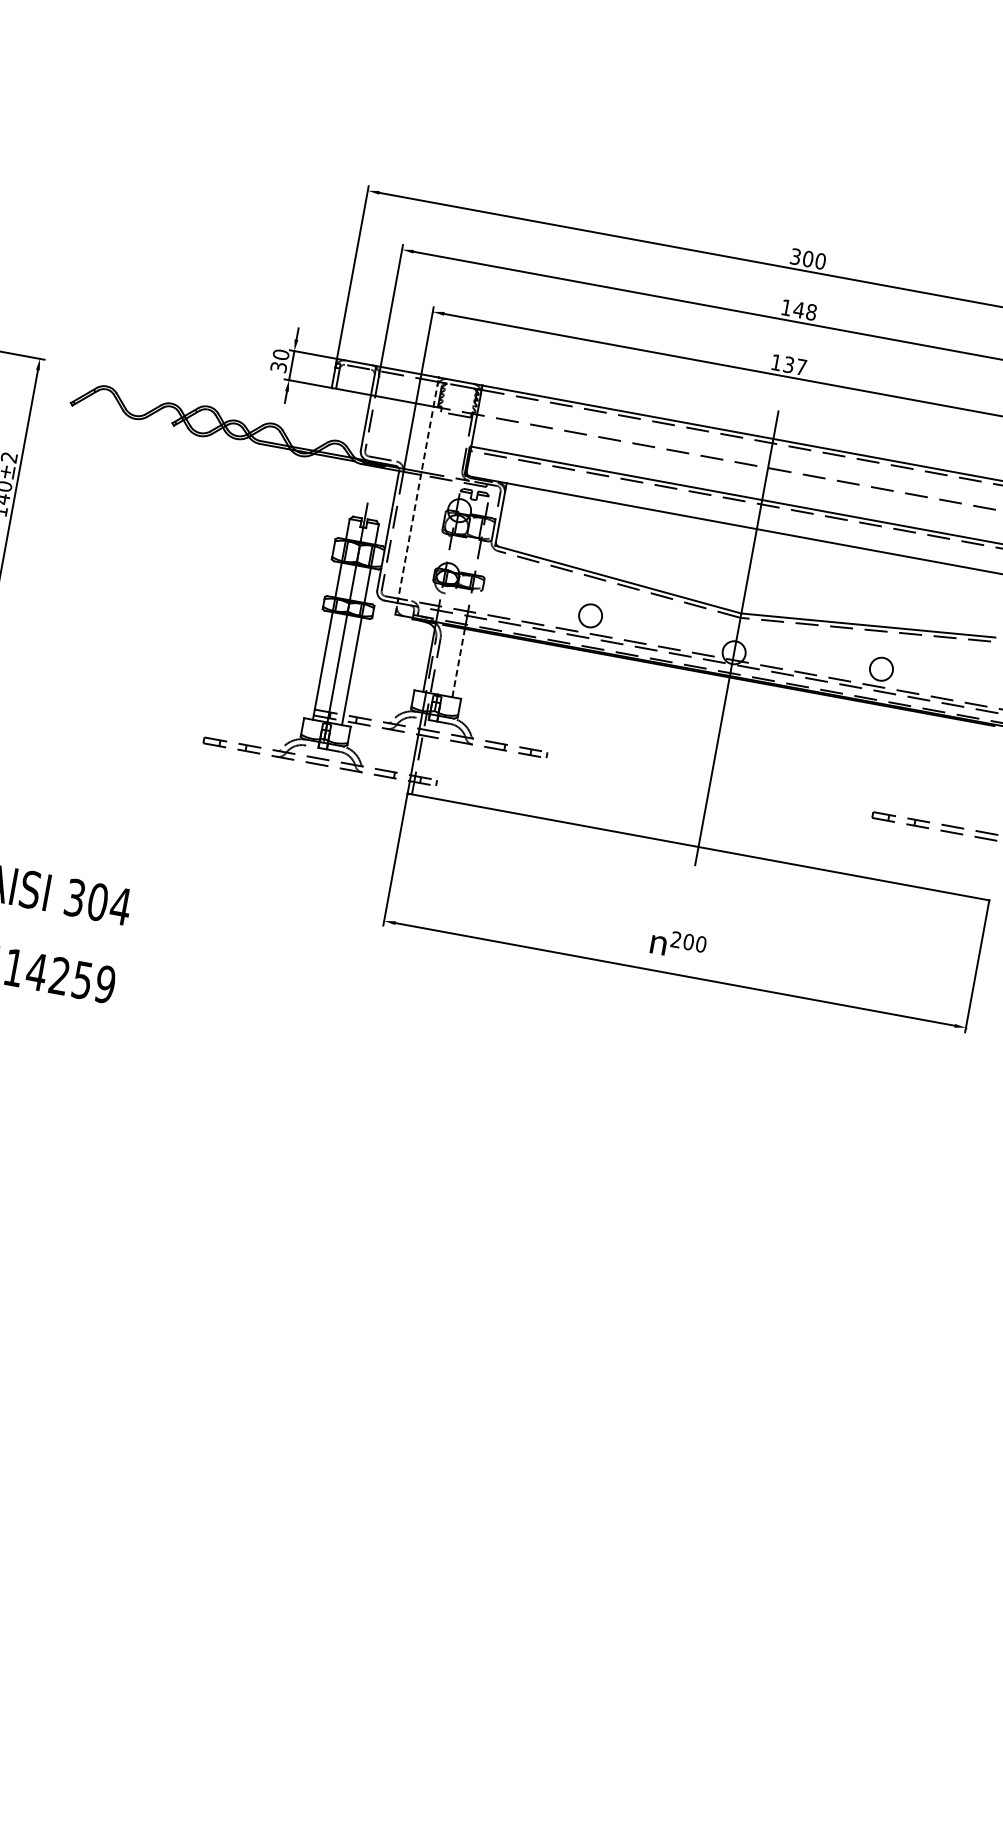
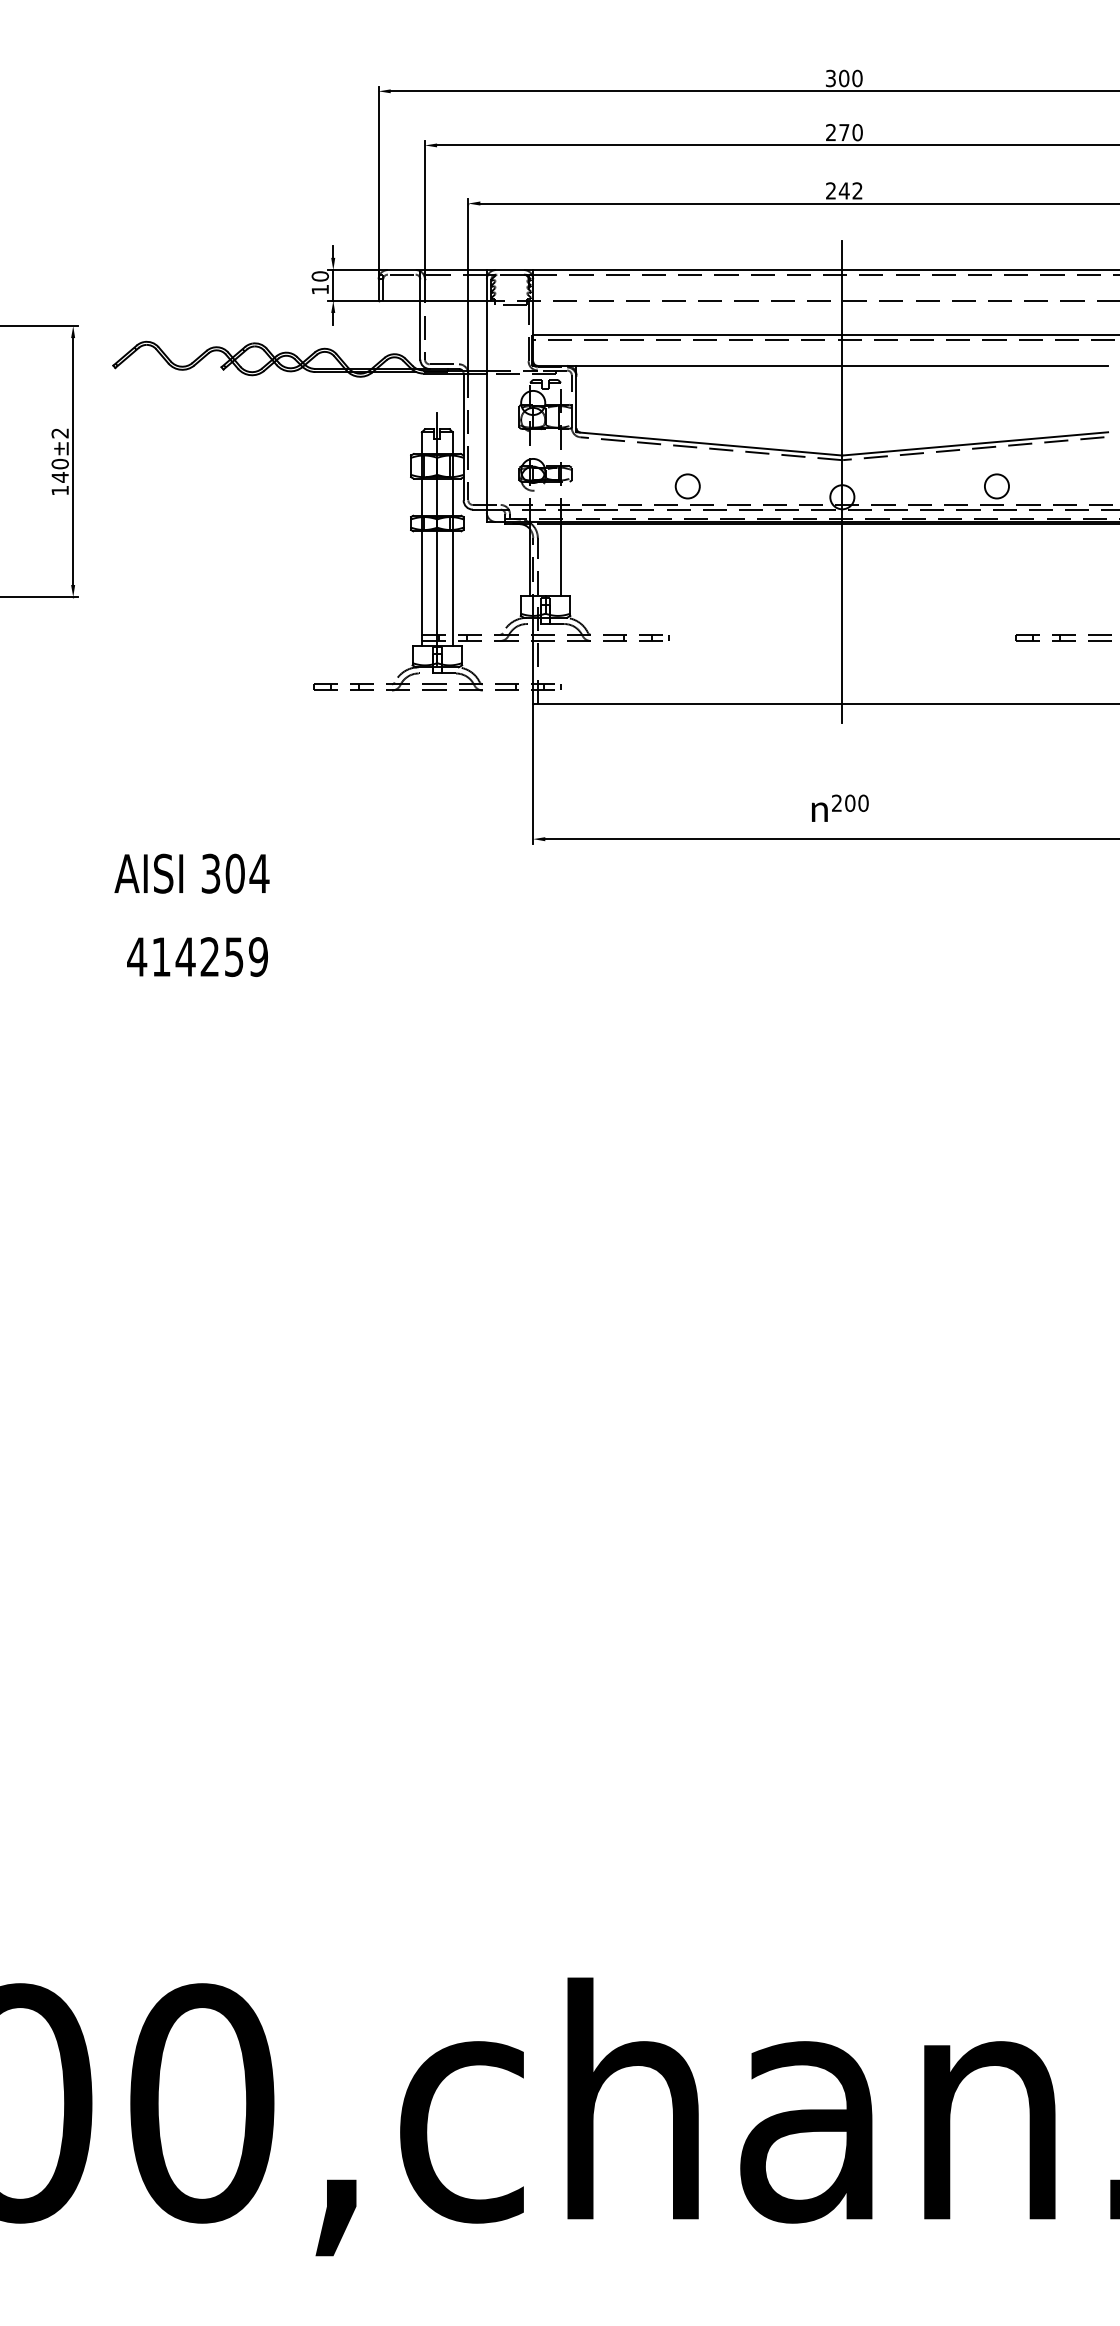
text: (799, 308) -> (844, 131), 148 -> 270
text: (789, 364) -> (844, 190), 137 -> 242
text: (279, 367) -> (320, 289), 30 -> 10
line: (416, 496) -> (486, 396), dashed -> solid
line: (459, 661) -> (561, 558), dashed -> solid

